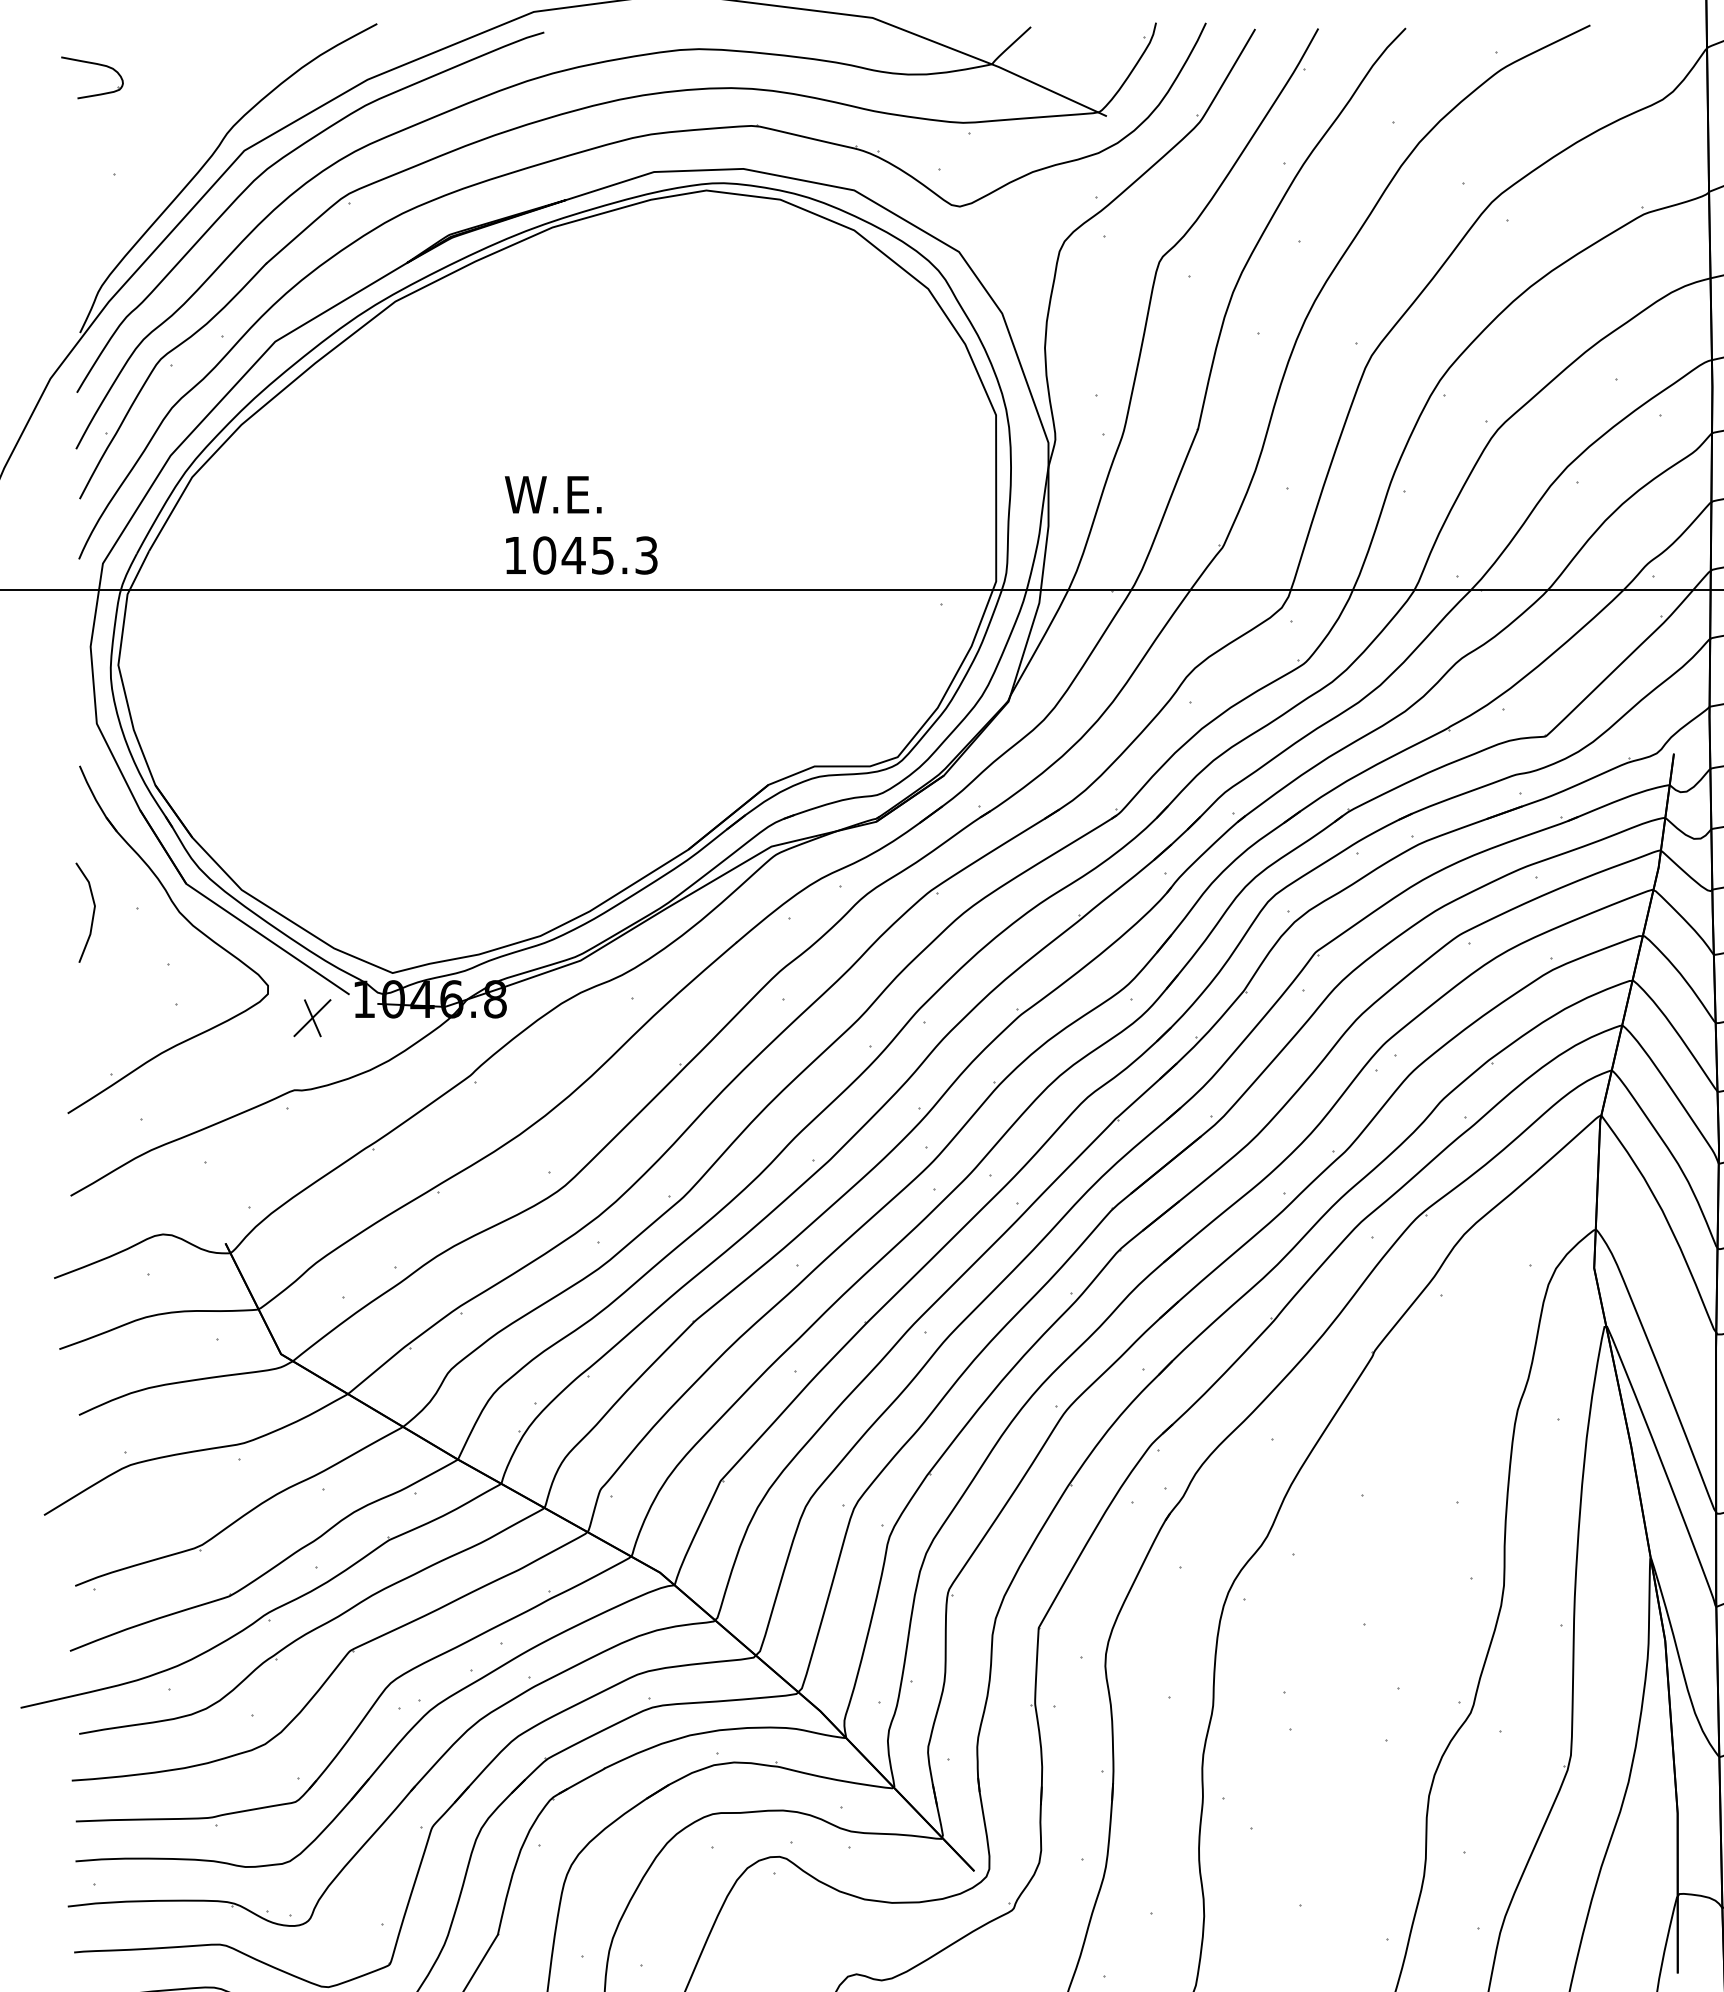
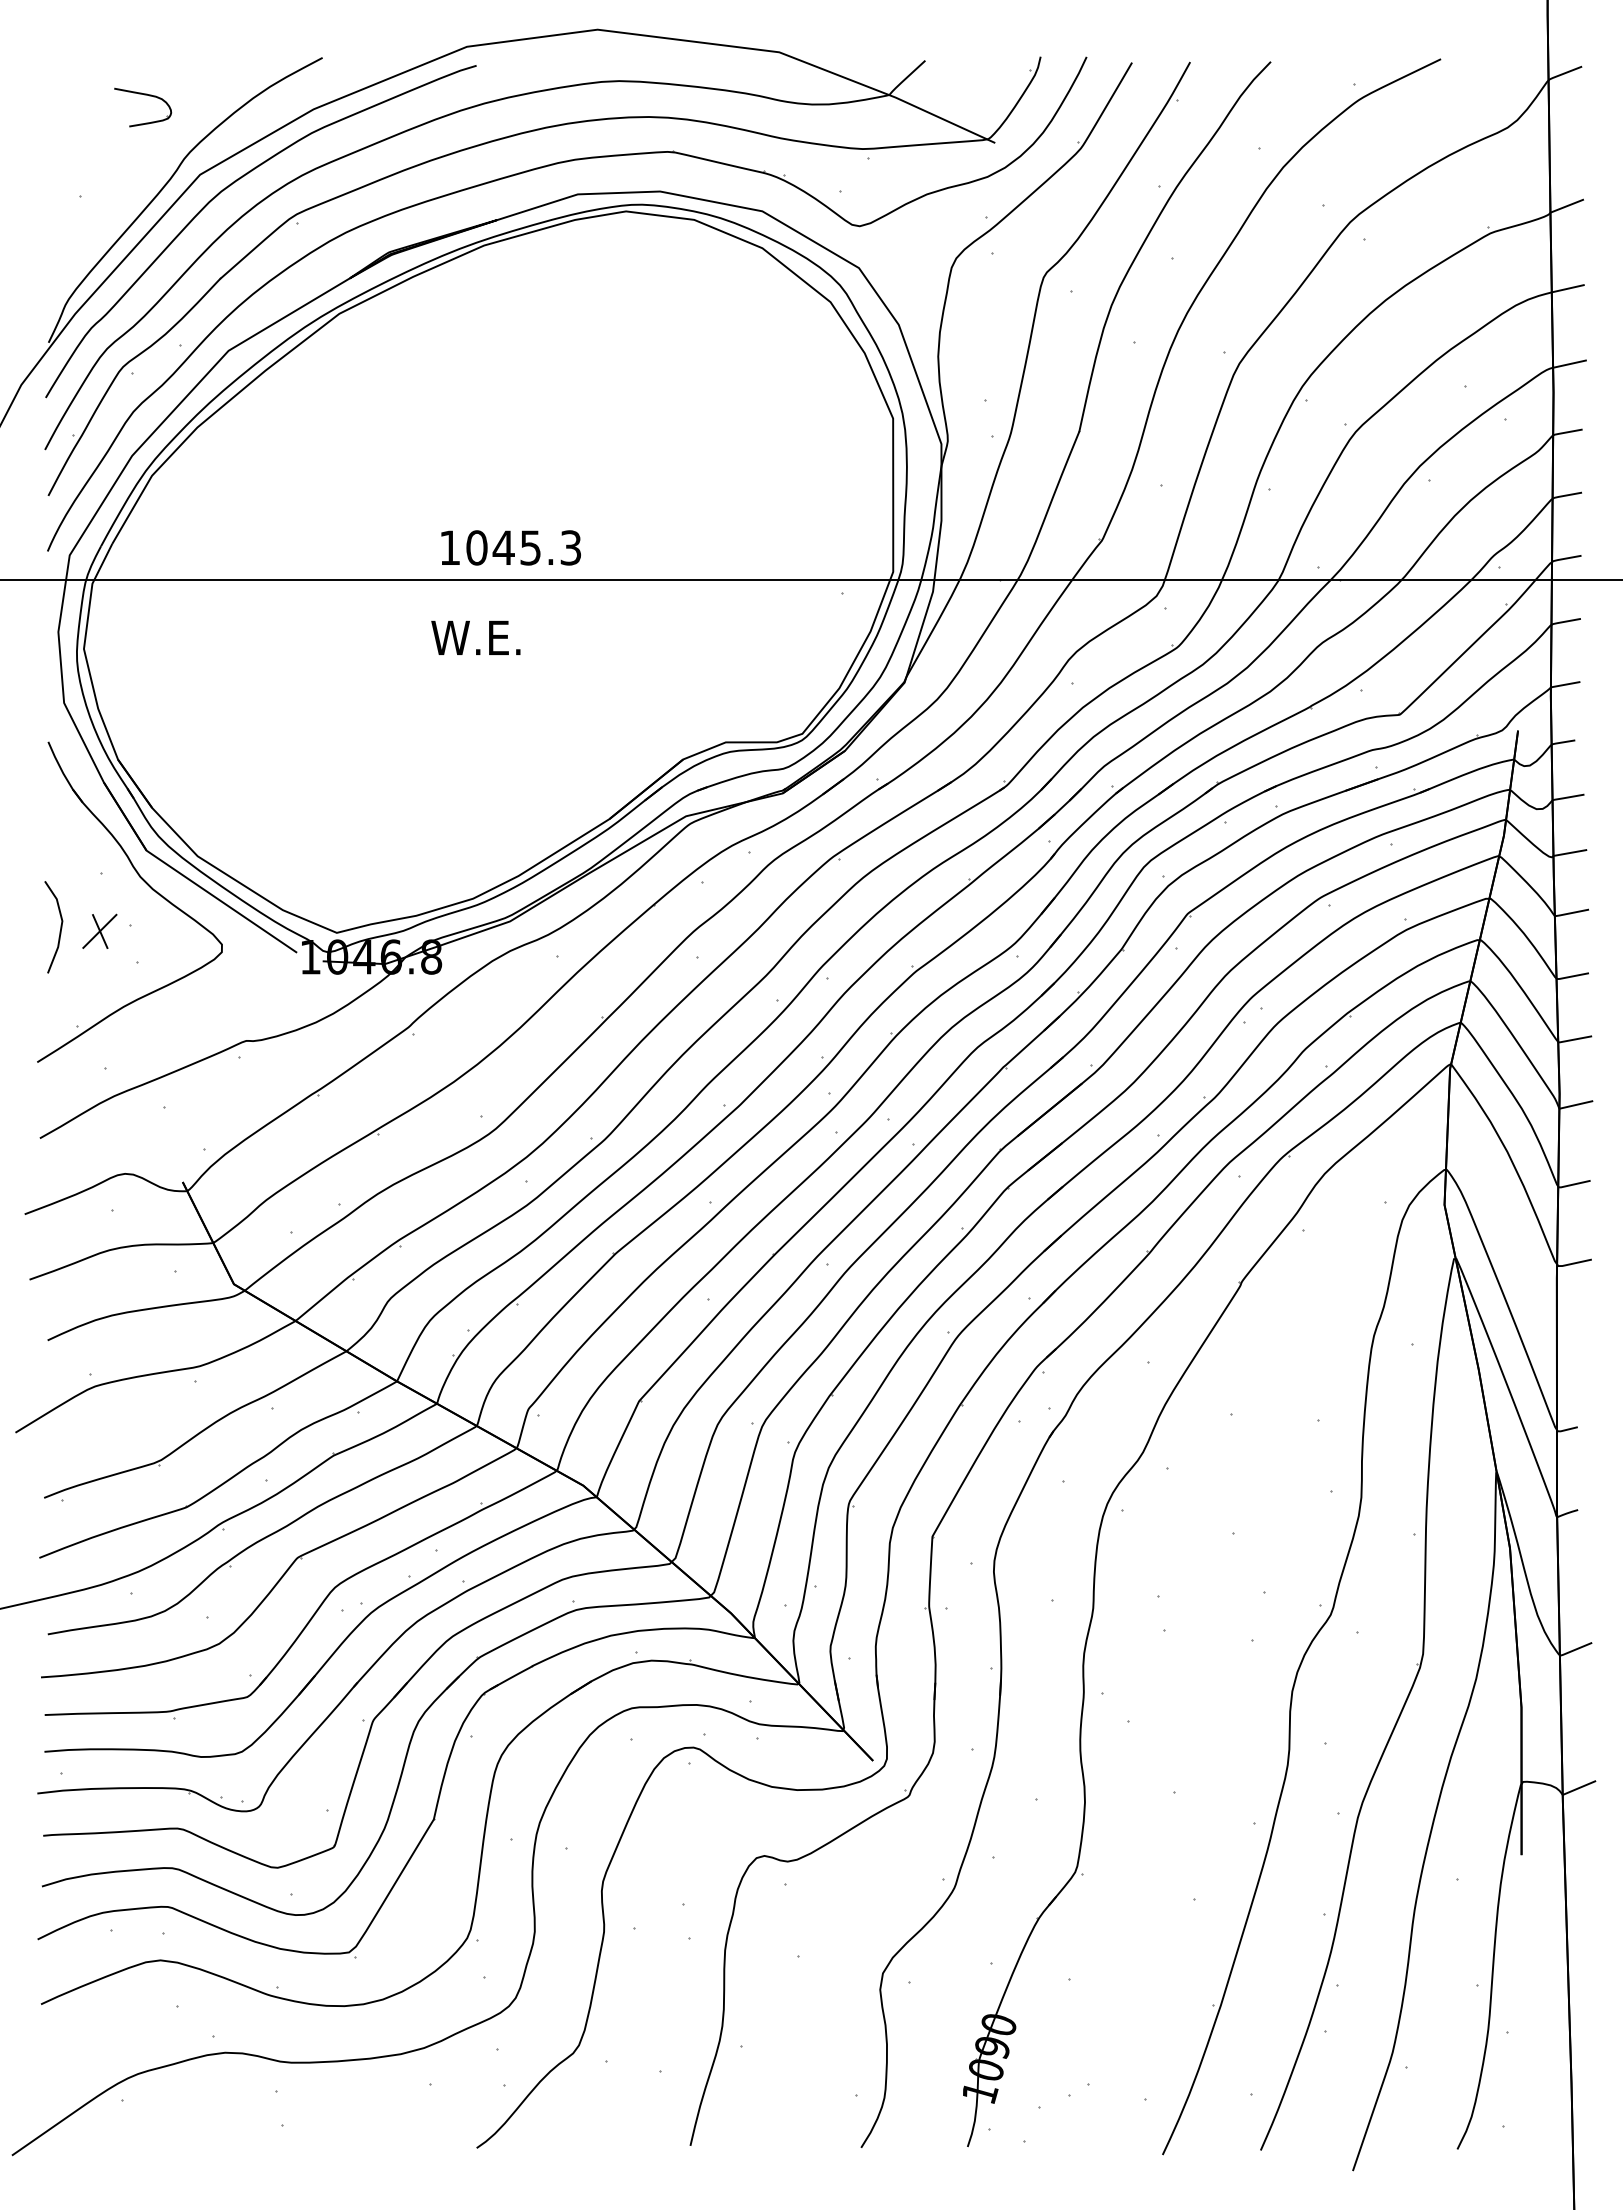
part: (94, 64) -> (144, 95), moved
text: (552, 494) -> (475, 637), moved
line: (92, 912) -> (60, 927), moved
part: (312, 1017) -> (99, 930), moved

